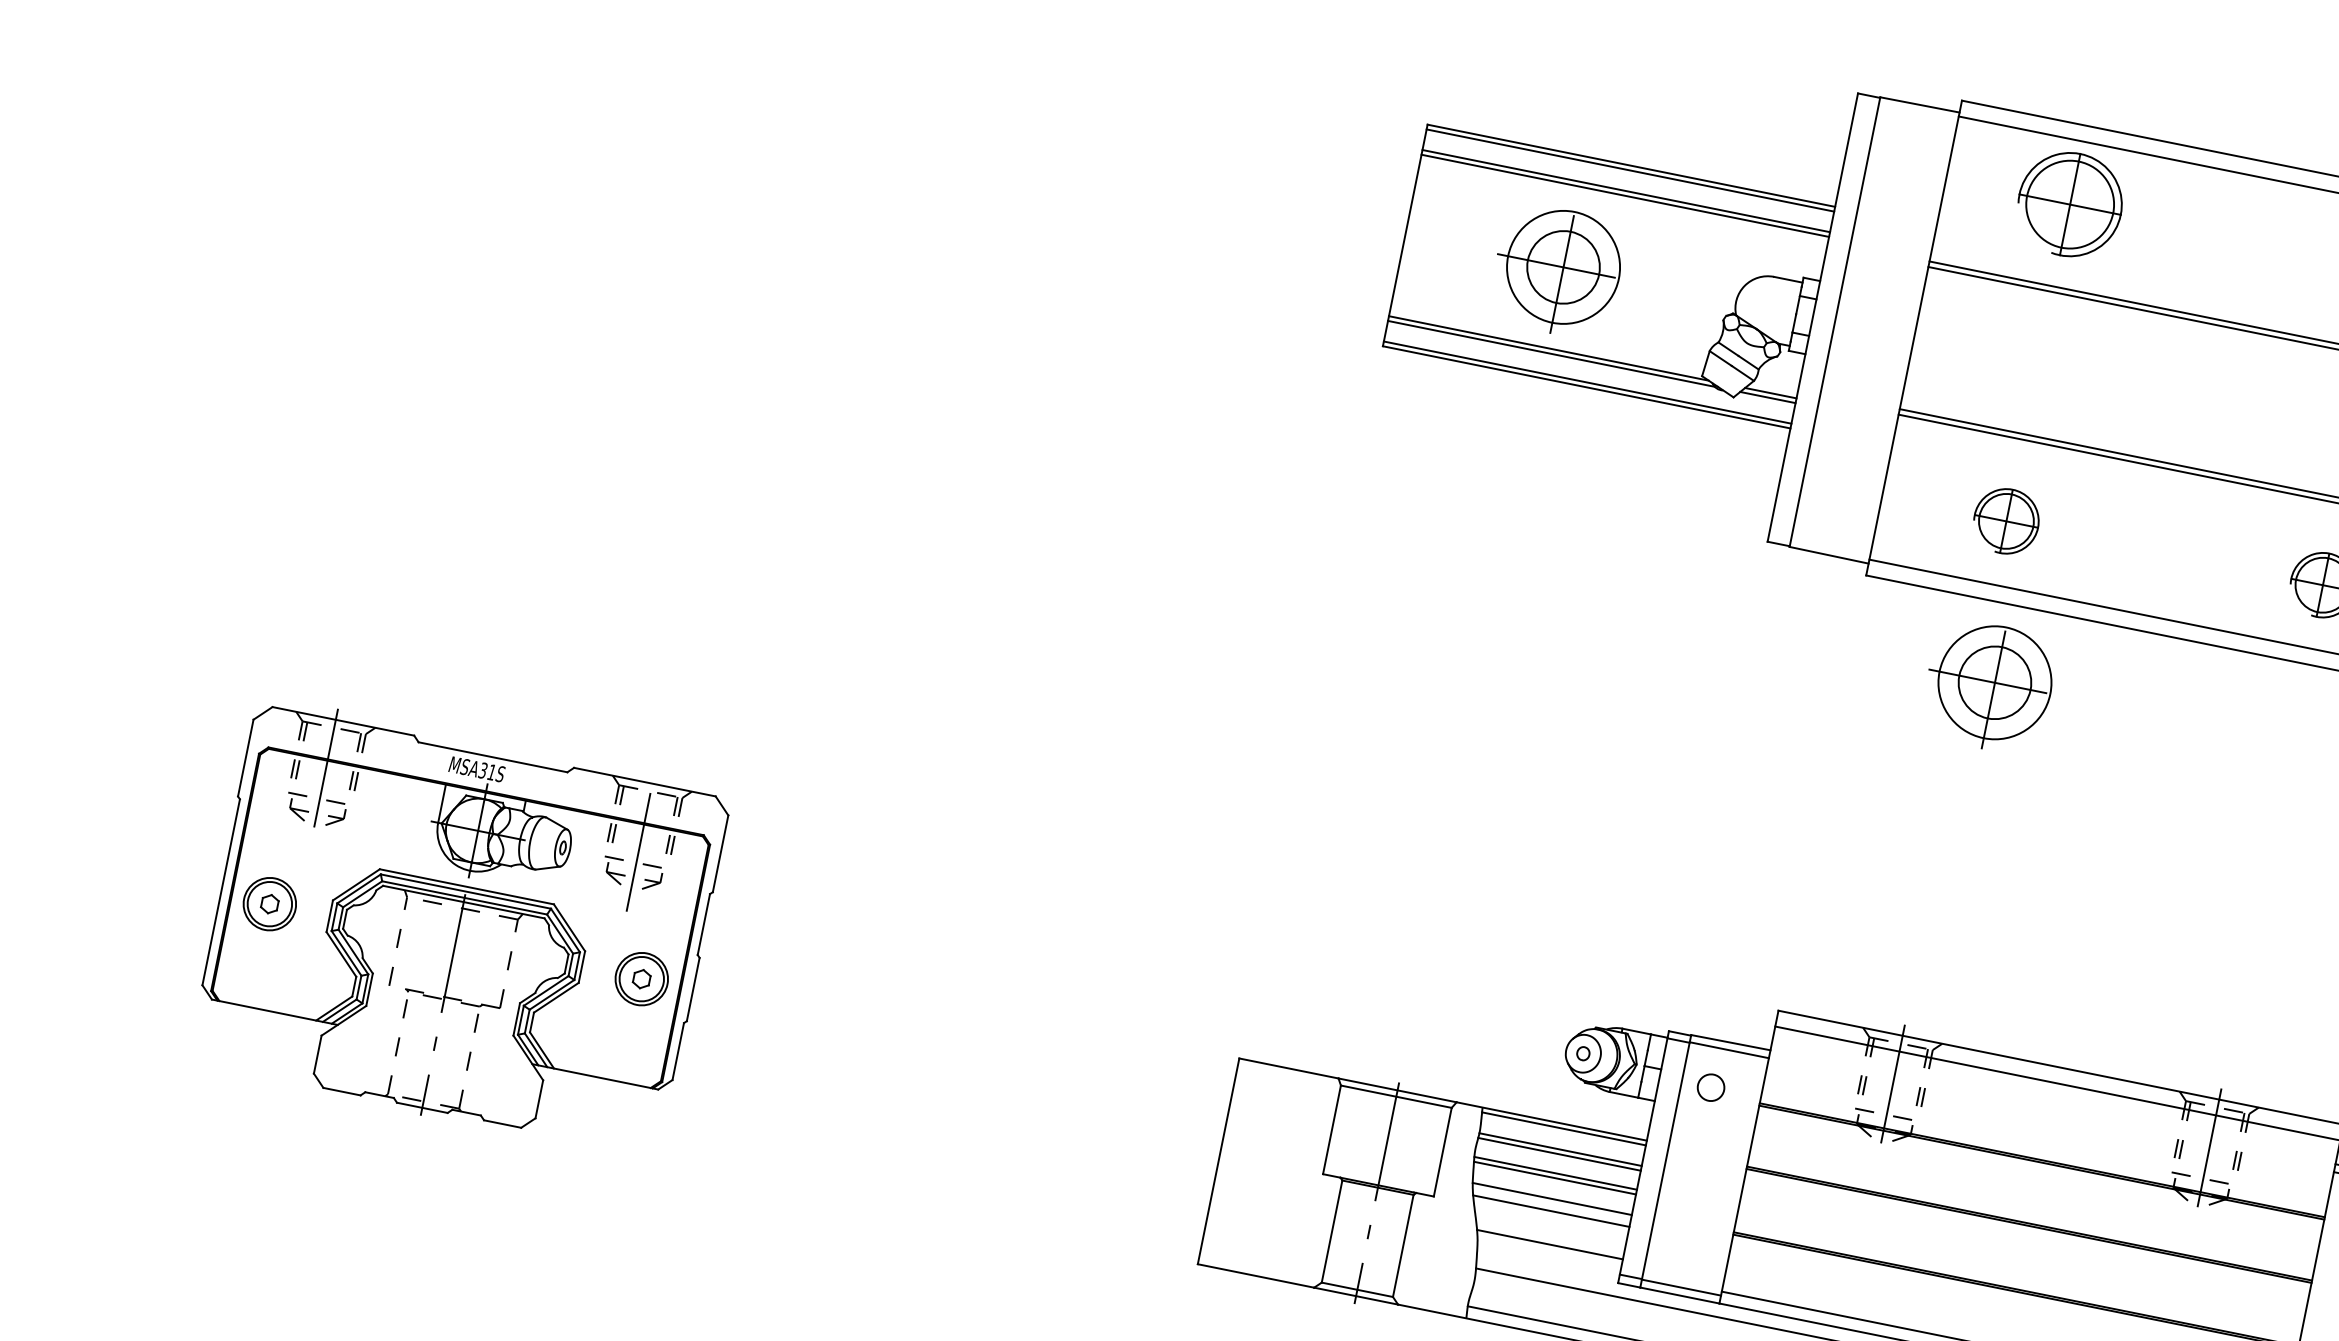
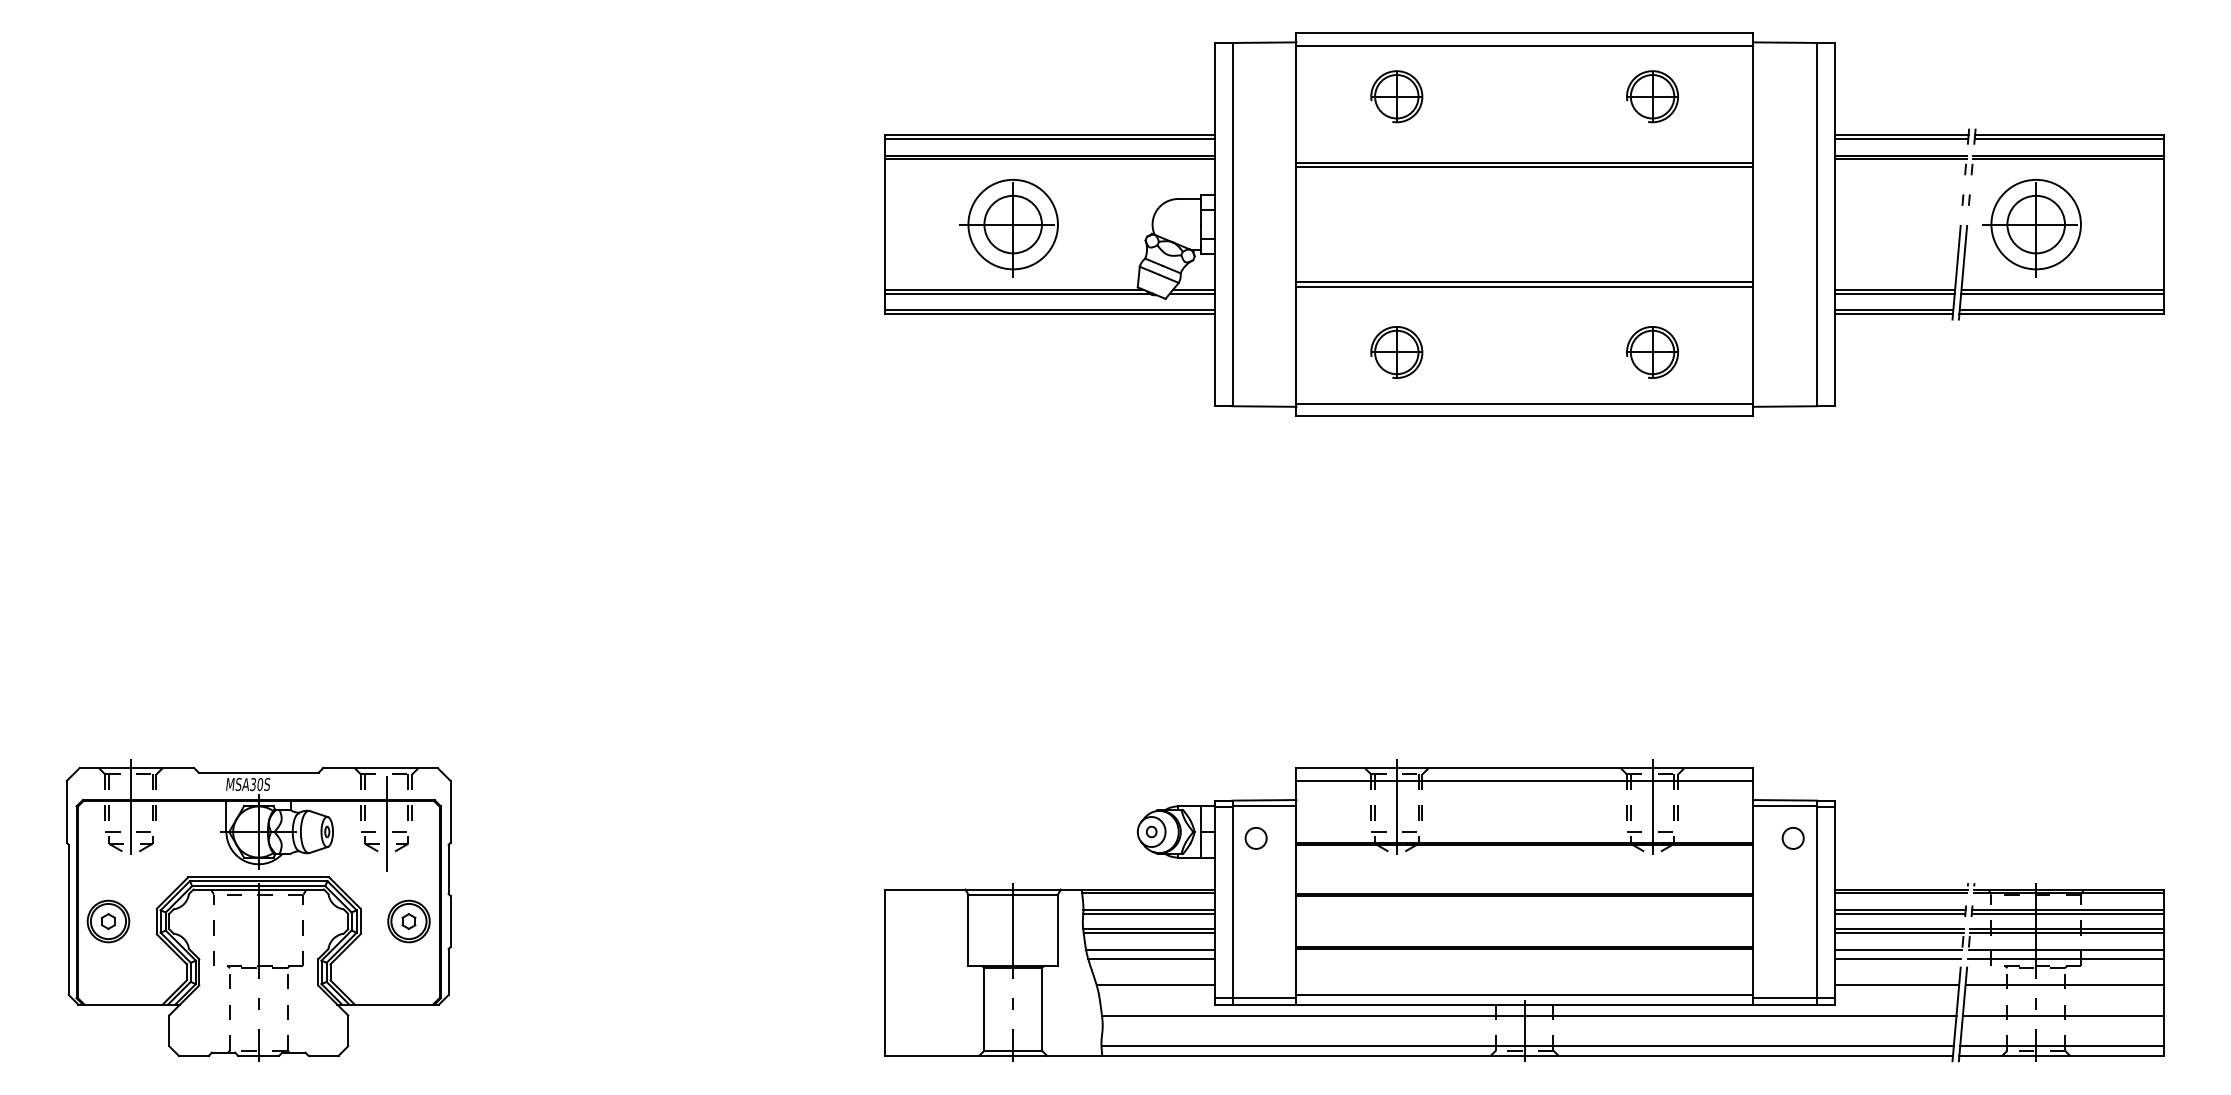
part: (2069, 204) -> (1396, 96), size x0.62
part: (1988, 686) -> (1408, 483), removed
text: (492, 772) -> (260, 784), MSA31S -> MSA30S

